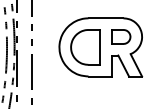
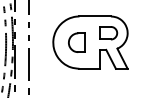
part: (85, 47) -> (76, 42), size x0.6

